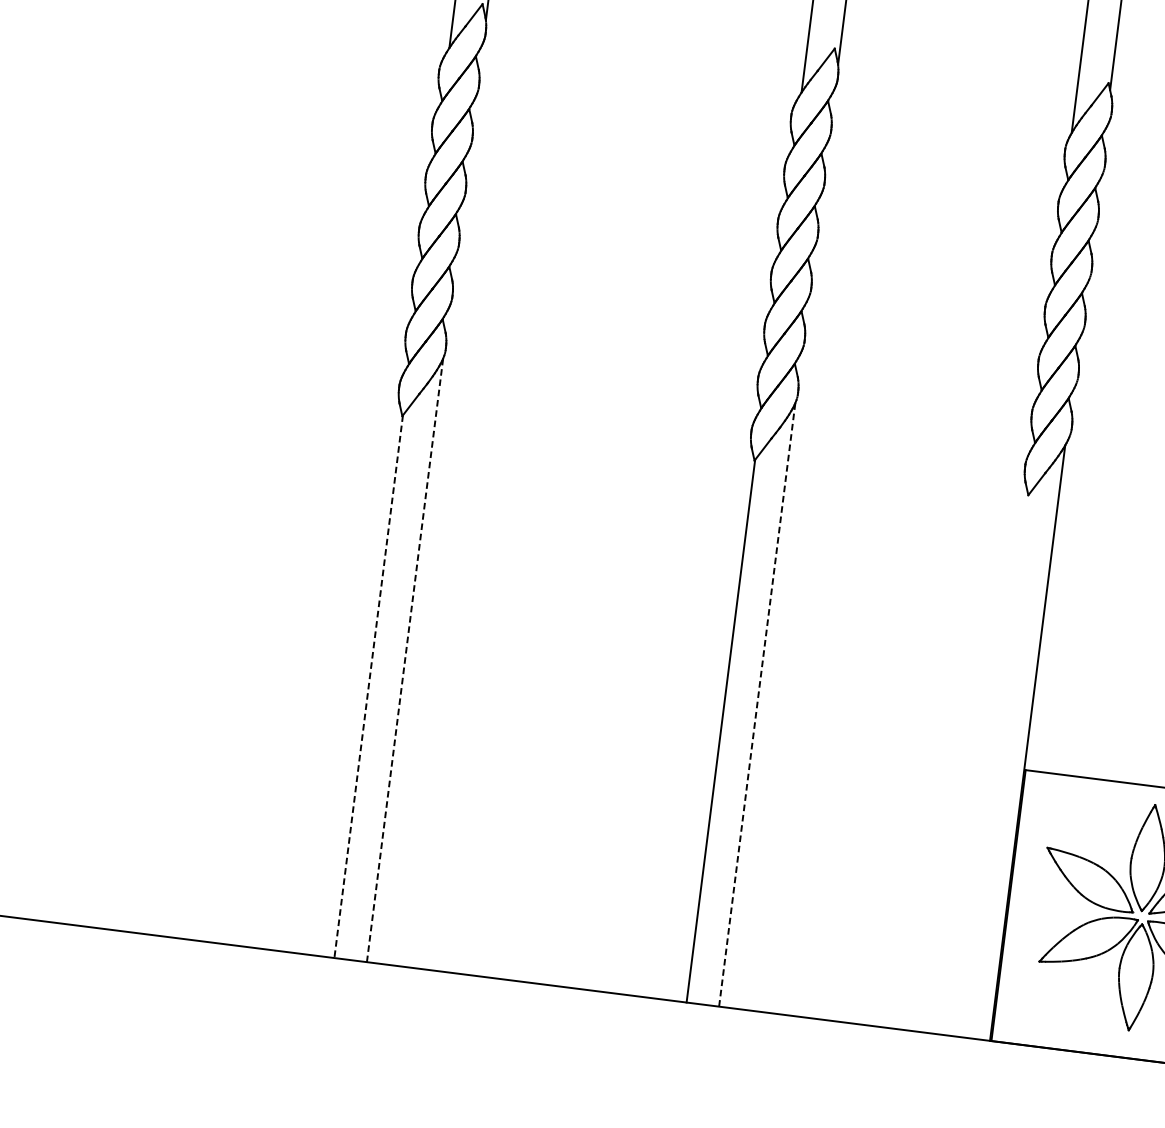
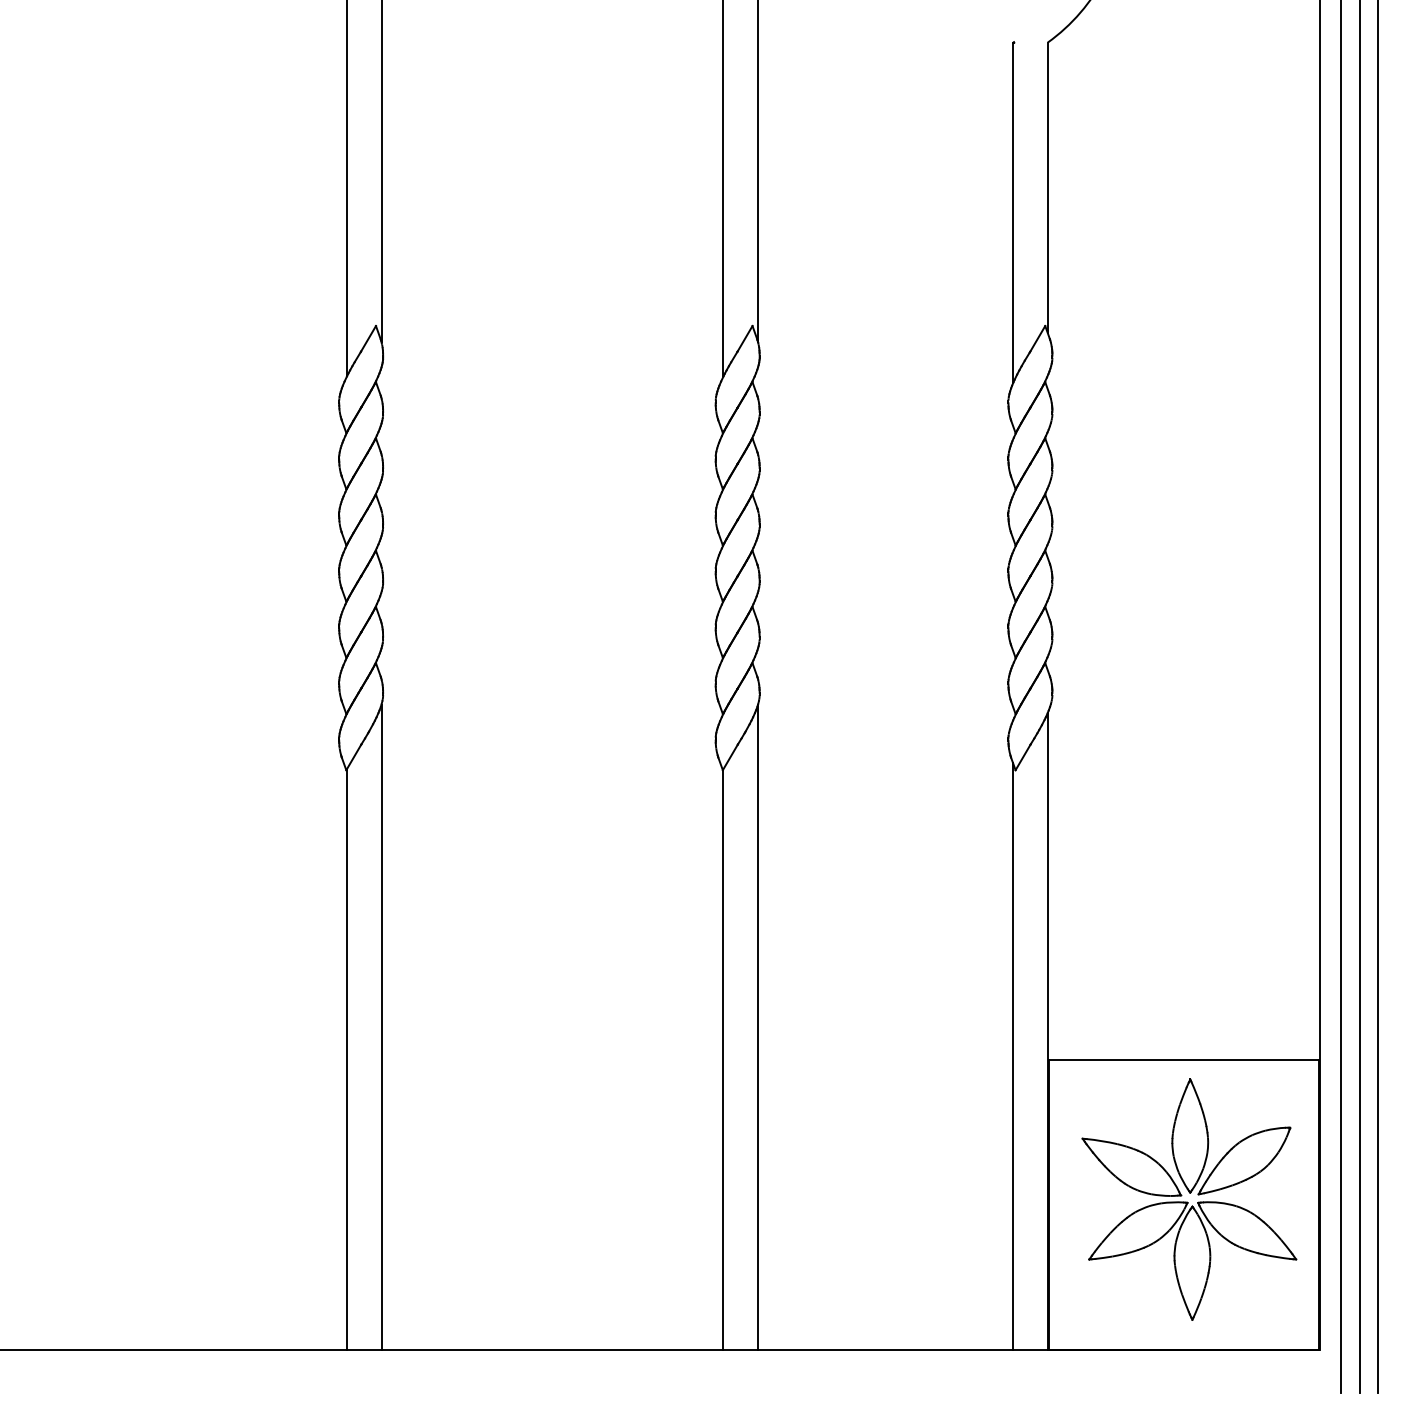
line: (404, 660) -> (381, 1026), dashed -> solid
line: (368, 686) -> (346, 1059), dashed -> solid
line: (757, 704) -> (758, 1026), dashed -> solid
line: (992, 762) -> (1013, 1056), added

